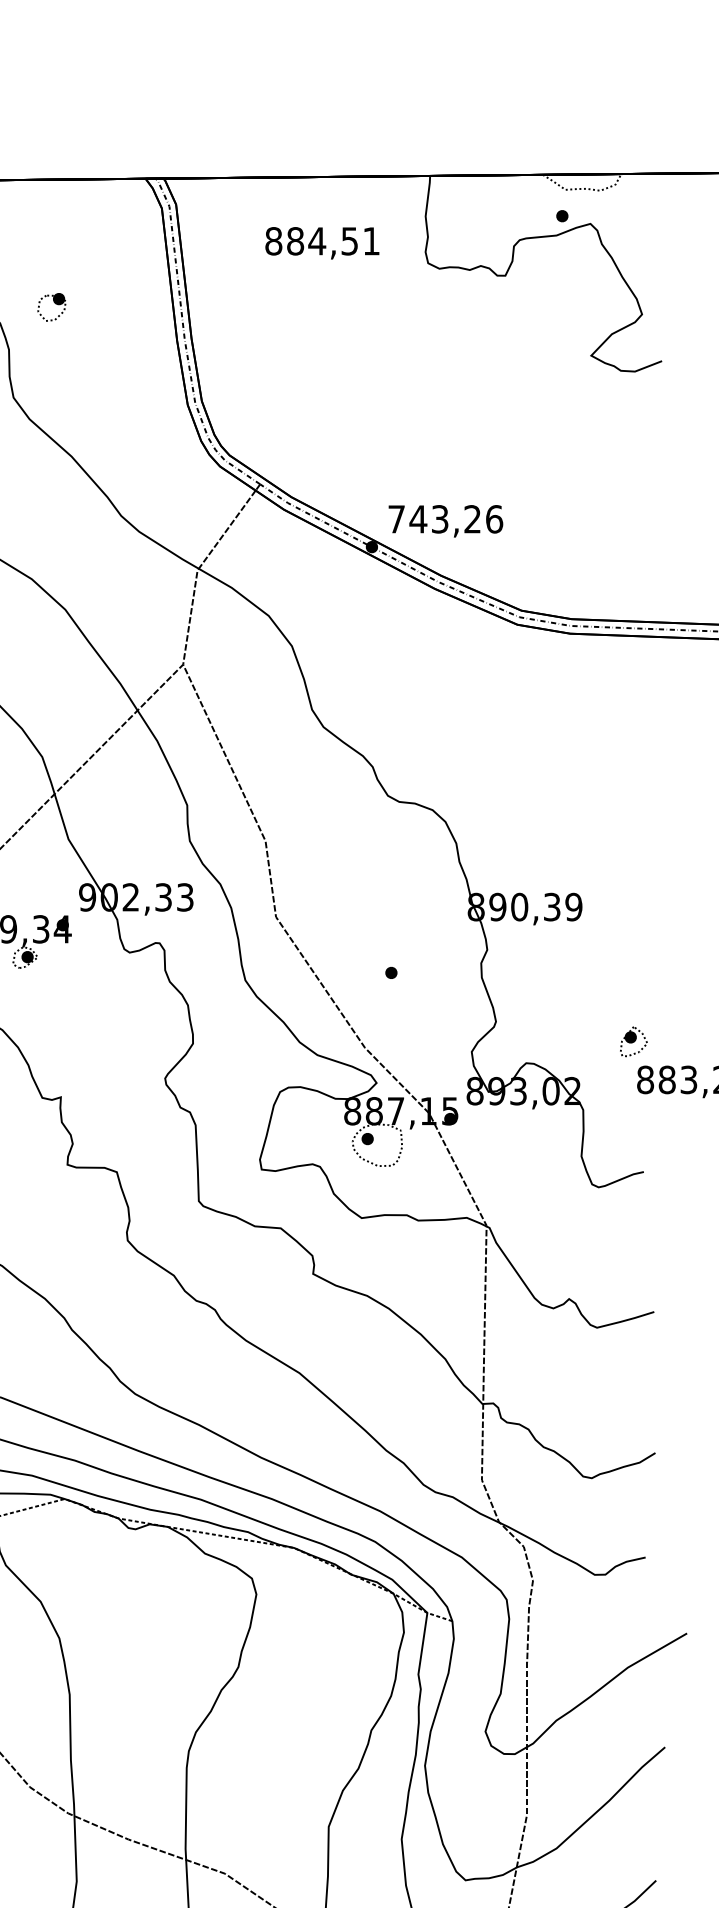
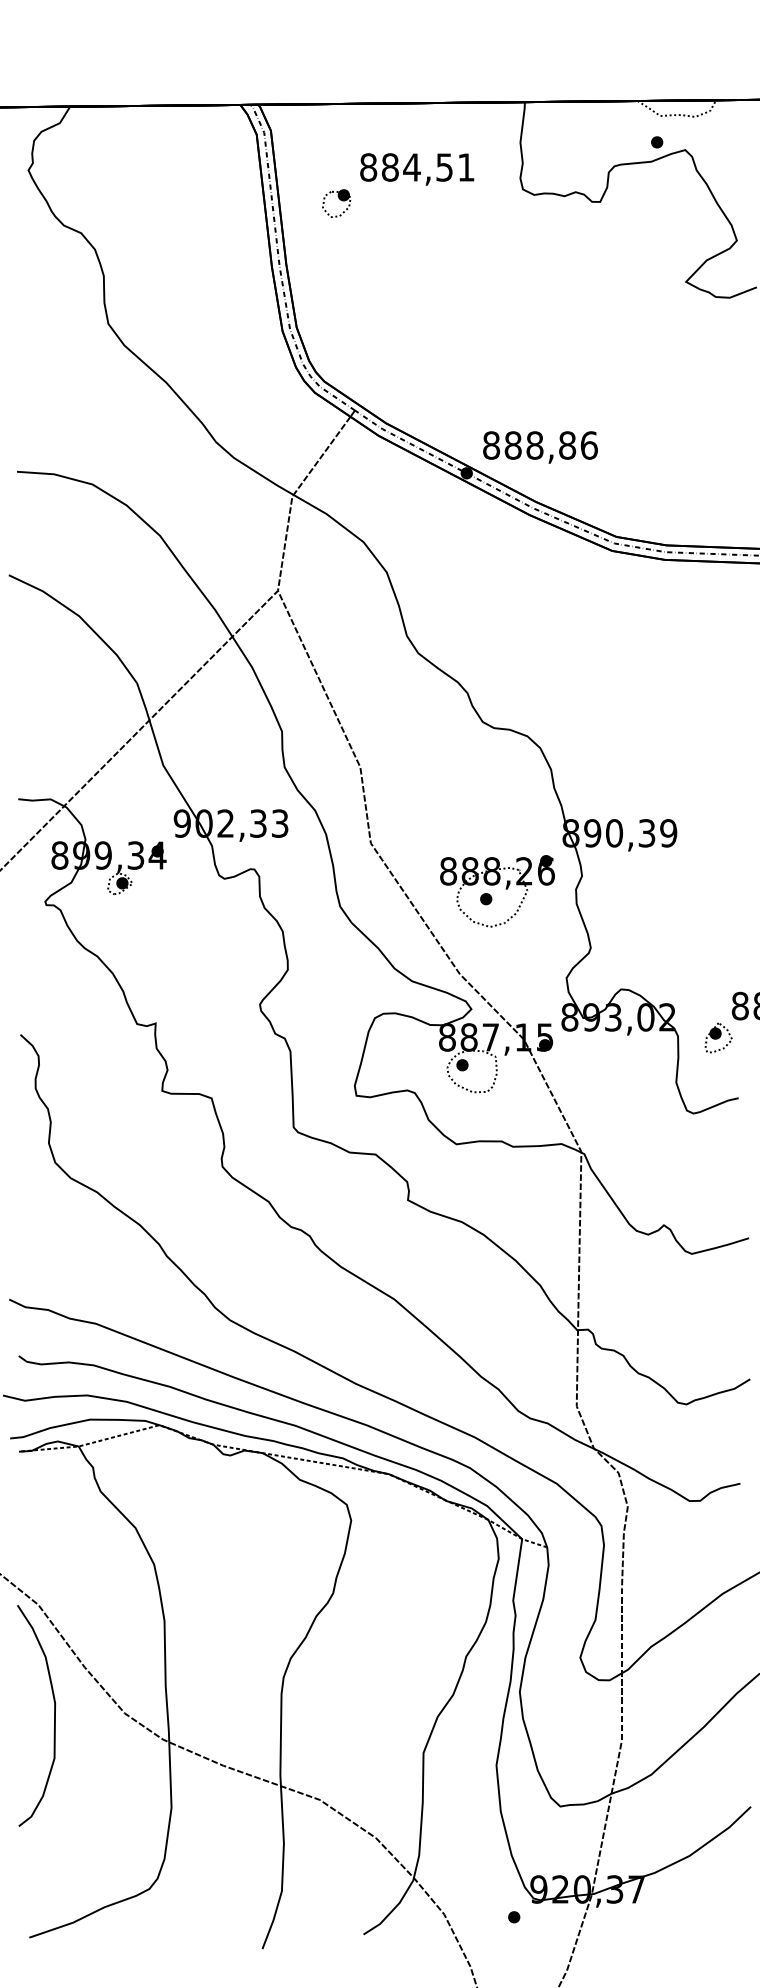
part: (51, 307) -> (336, 203), moved
text: (434, 519) -> (529, 445), 743,26 -> 888,86
part: (399, 959) -> (494, 885), added
part: (633, 1041) -> (718, 1037), moved

